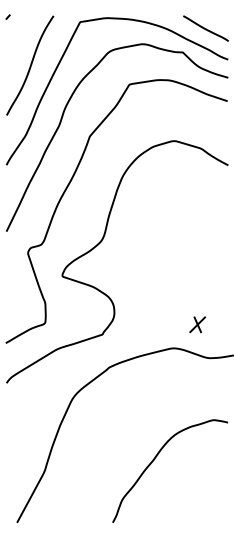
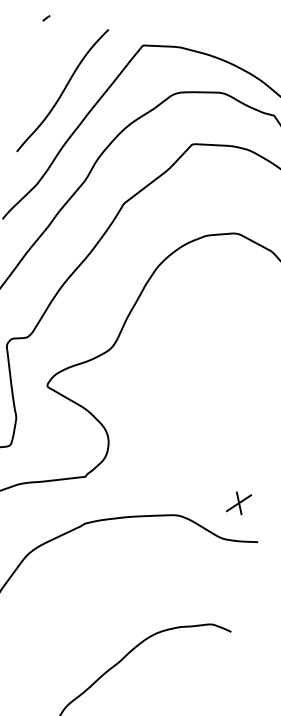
part: (197, 324) -> (238, 502), moved

